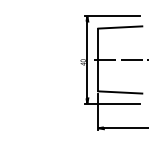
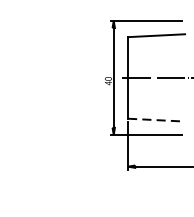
line: (120, 92) -> (156, 120), solid -> dashed

